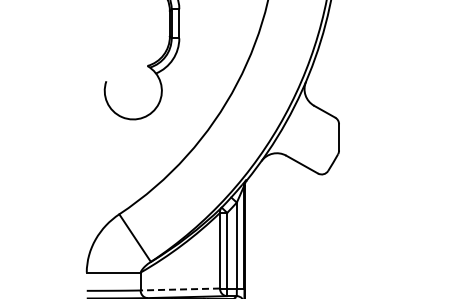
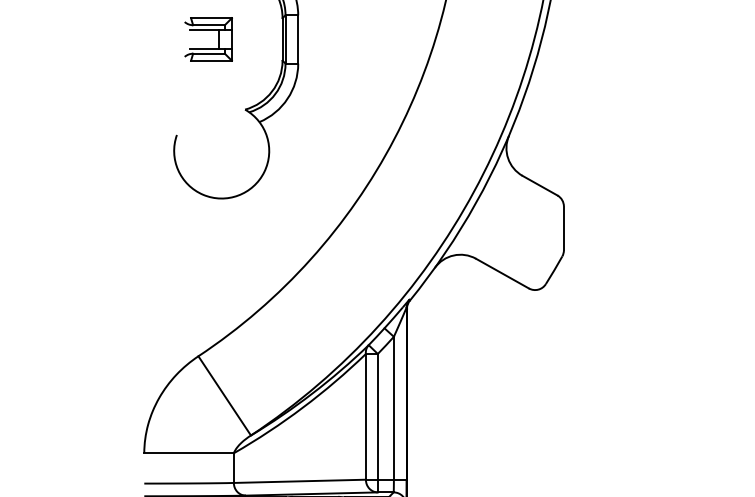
part: (125, 23) -> (208, 38), added
line: (180, 289) -> (300, 481), dashed -> solid

